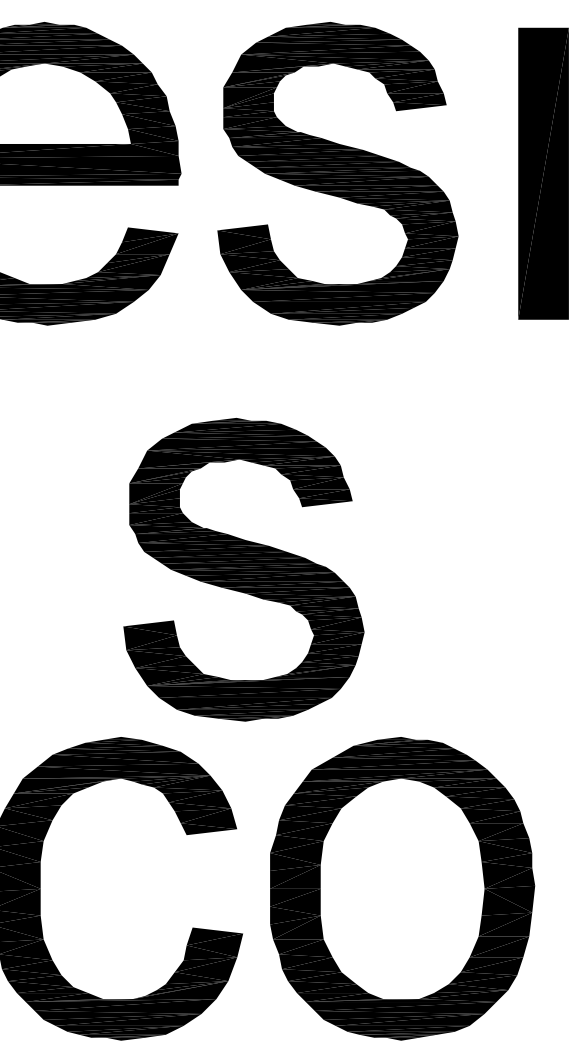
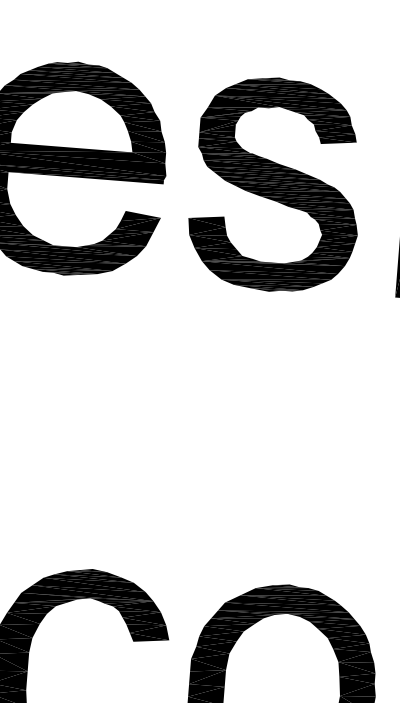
part: (243, 569) -> (188, 458), removed

